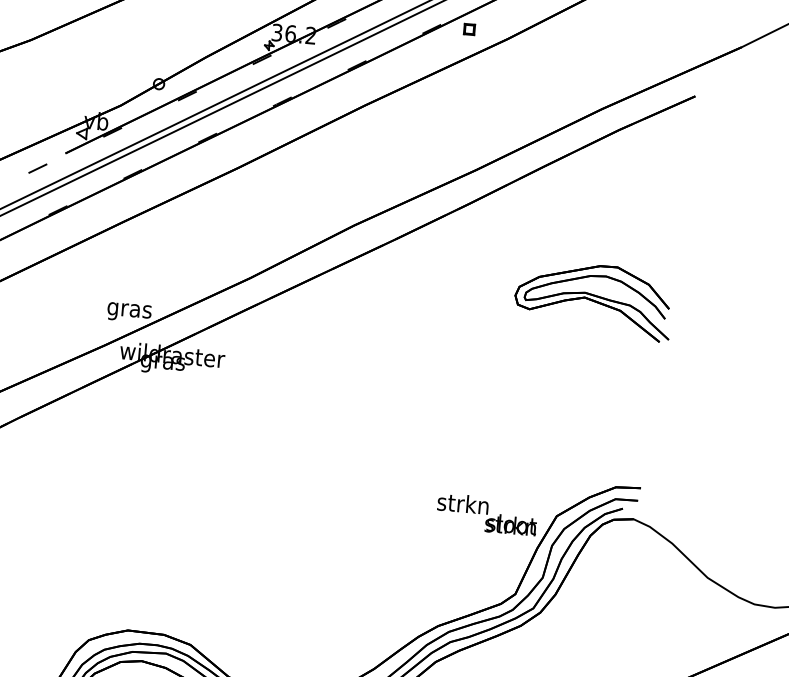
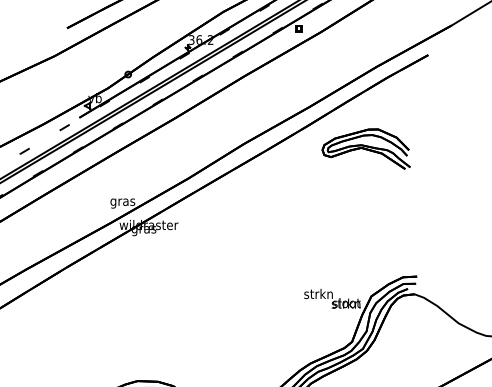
part: (591, 299) -> (365, 148), moved

